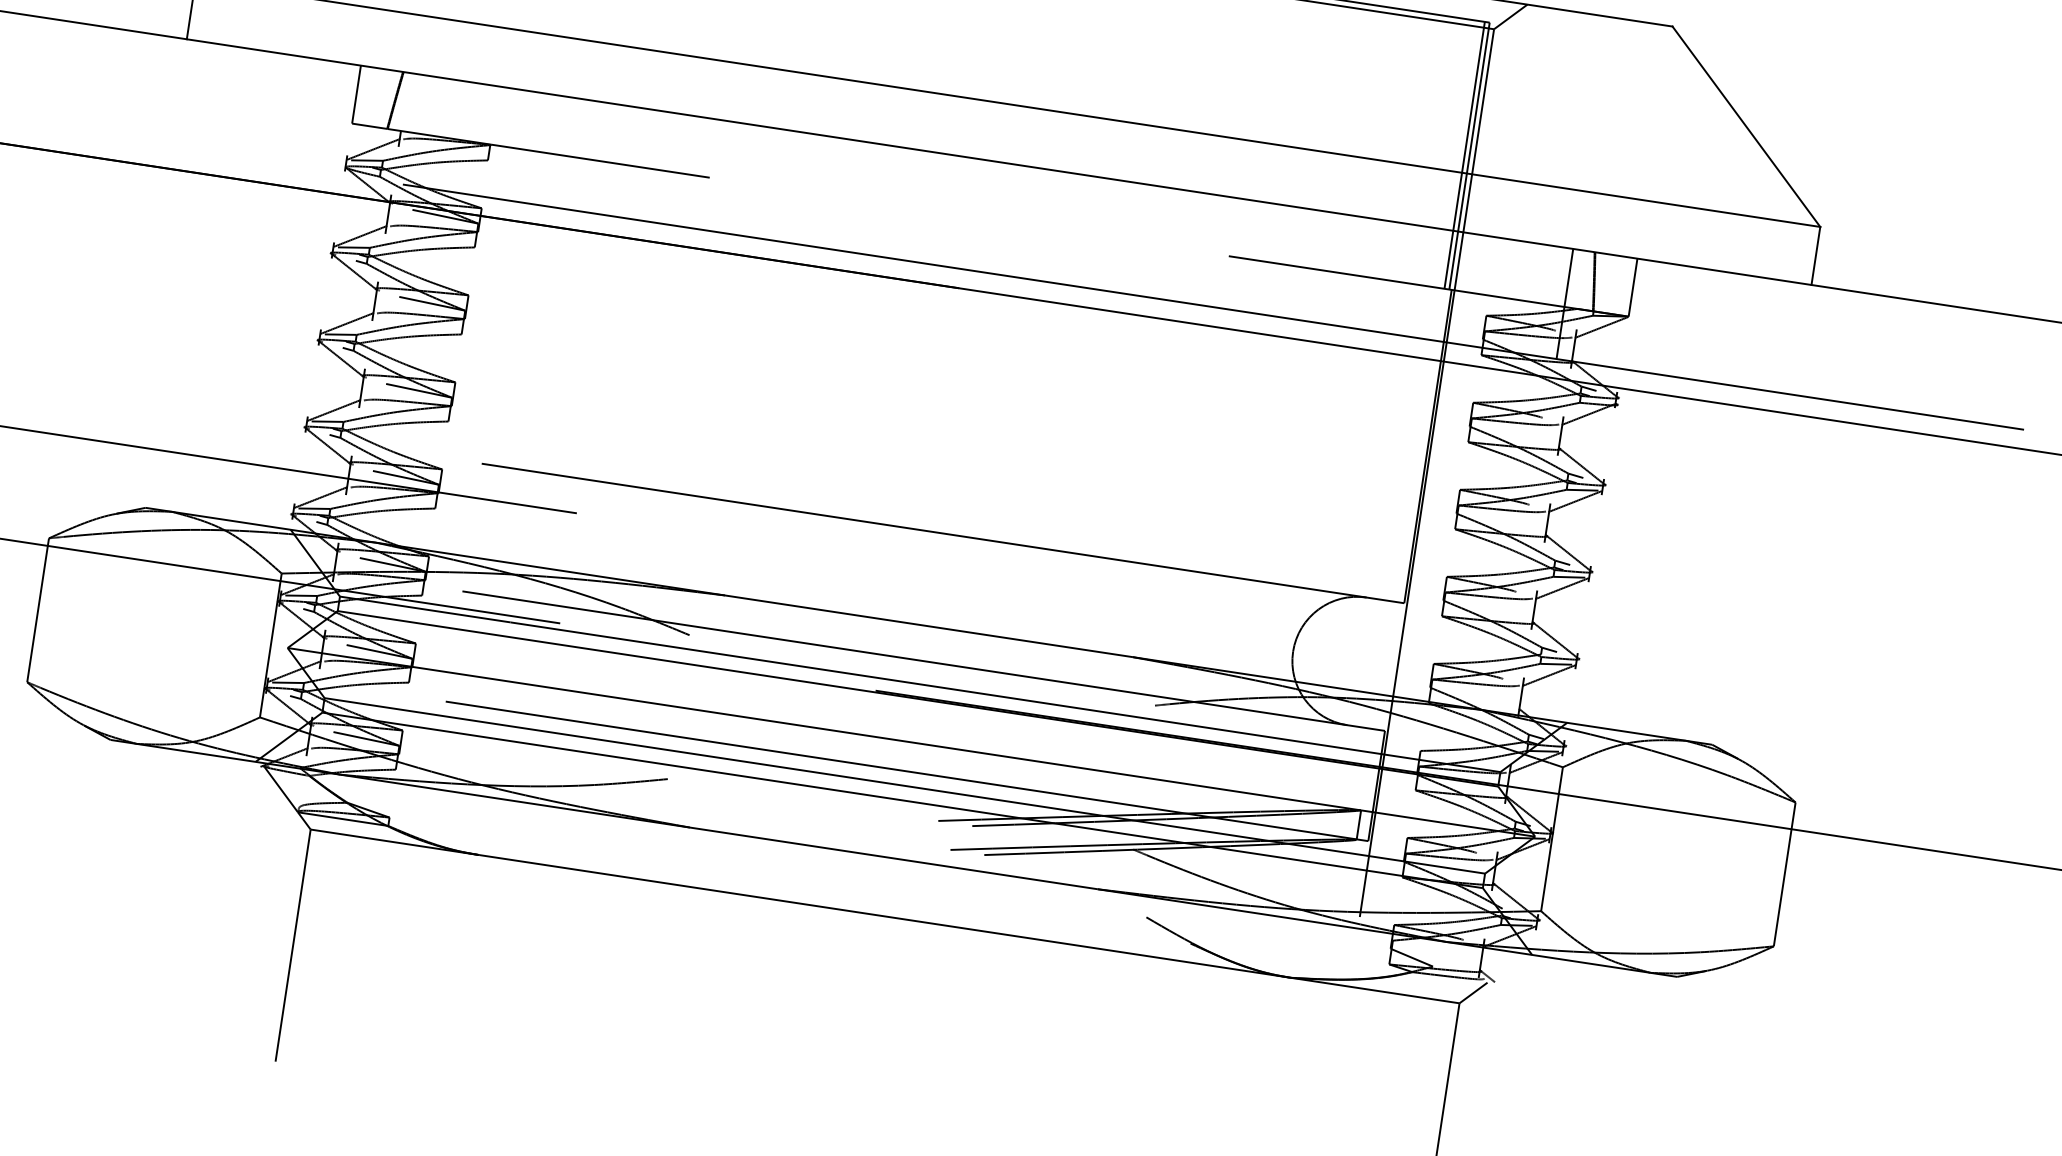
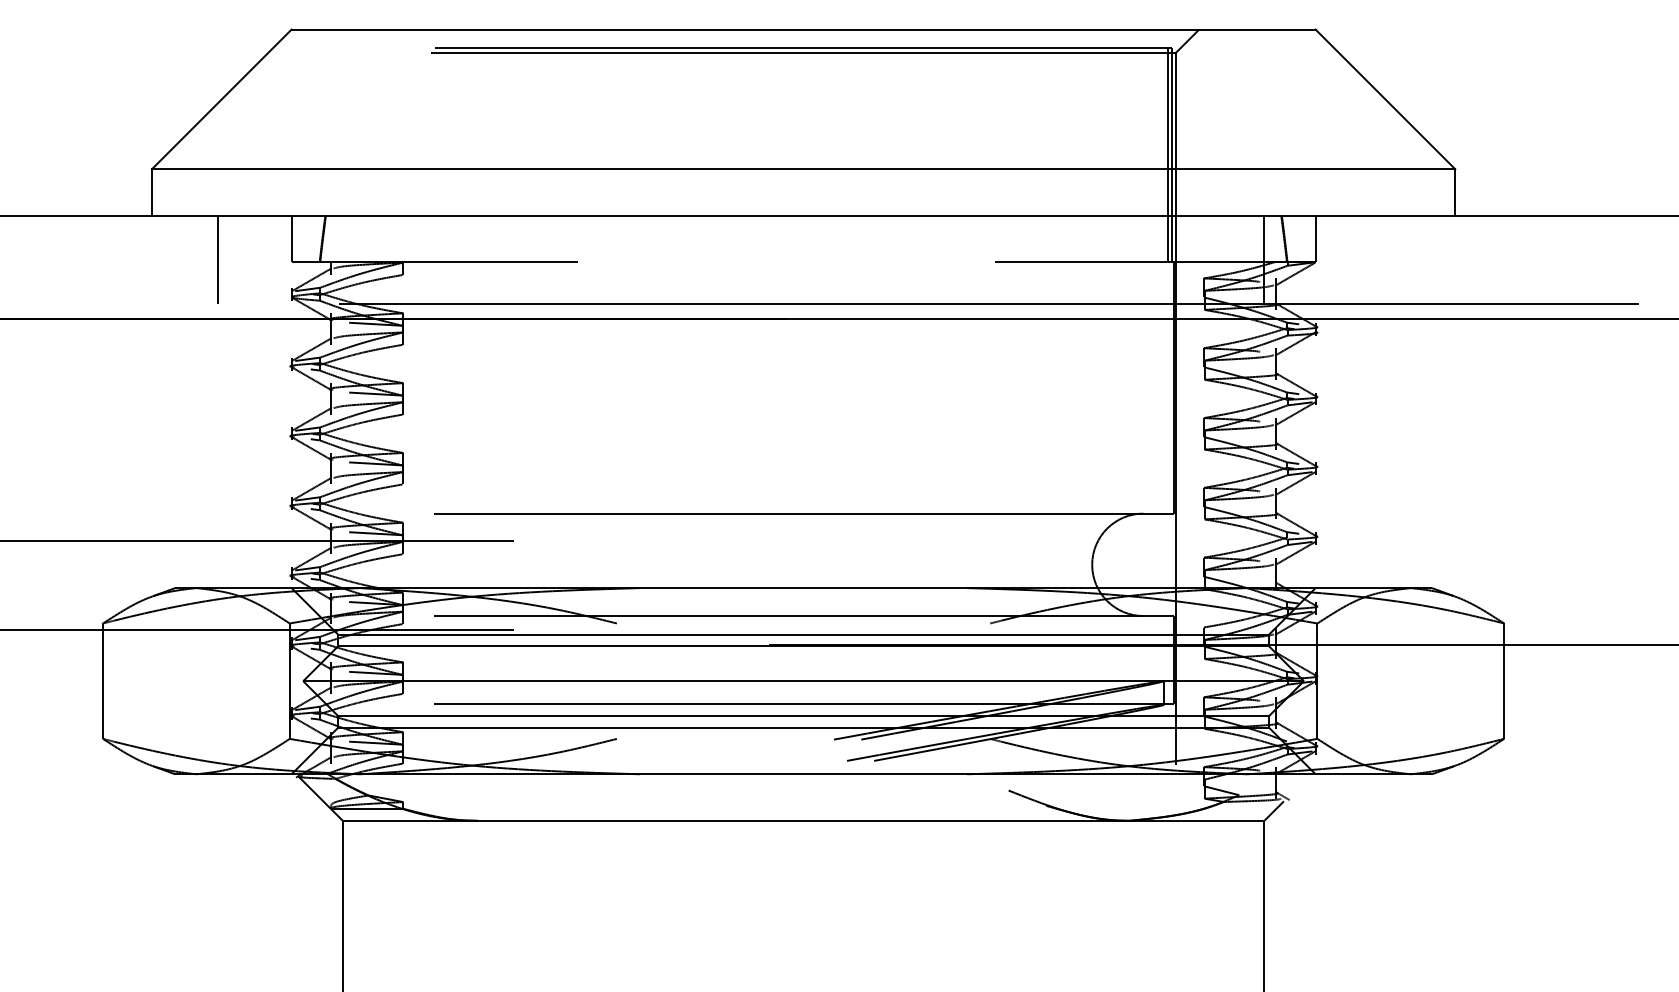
line: (260, 106) -> (217, 259), added

